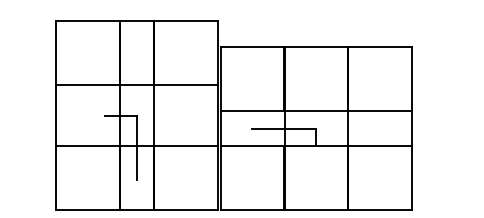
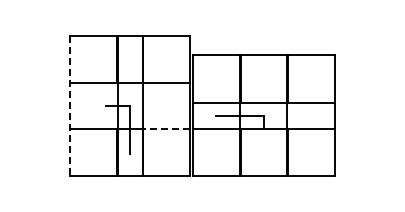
line: (56, 116) -> (70, 106), solid -> dashed
line: (185, 145) -> (166, 128), solid -> dashed

